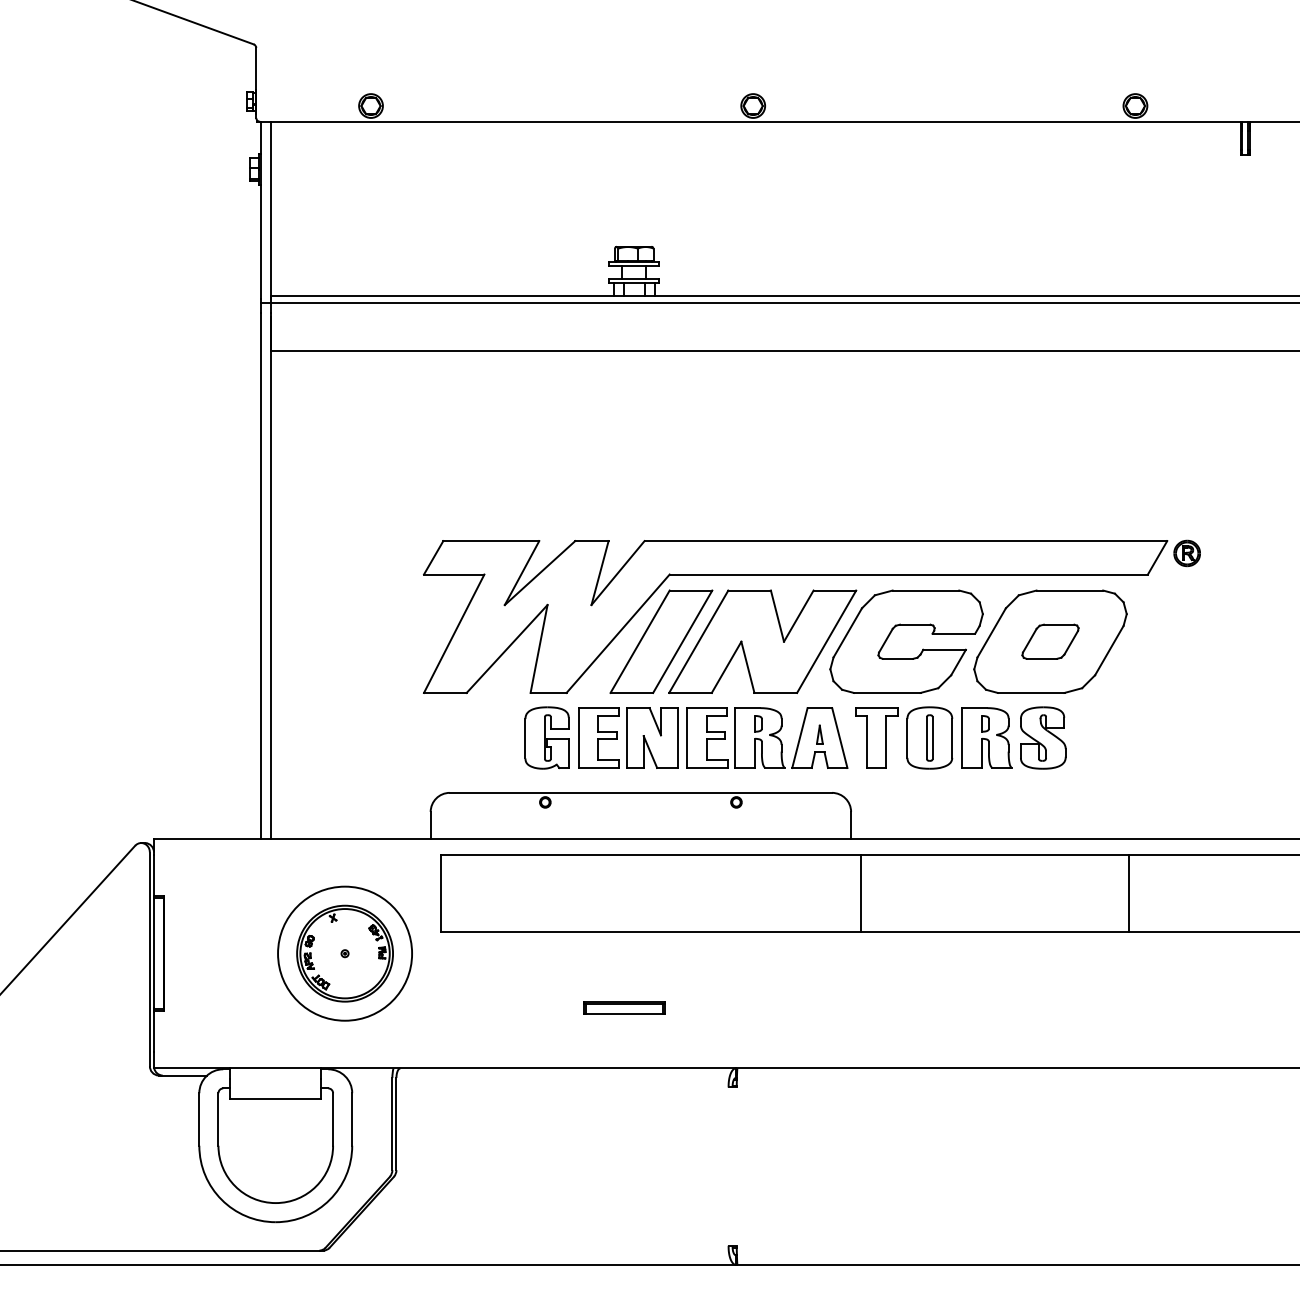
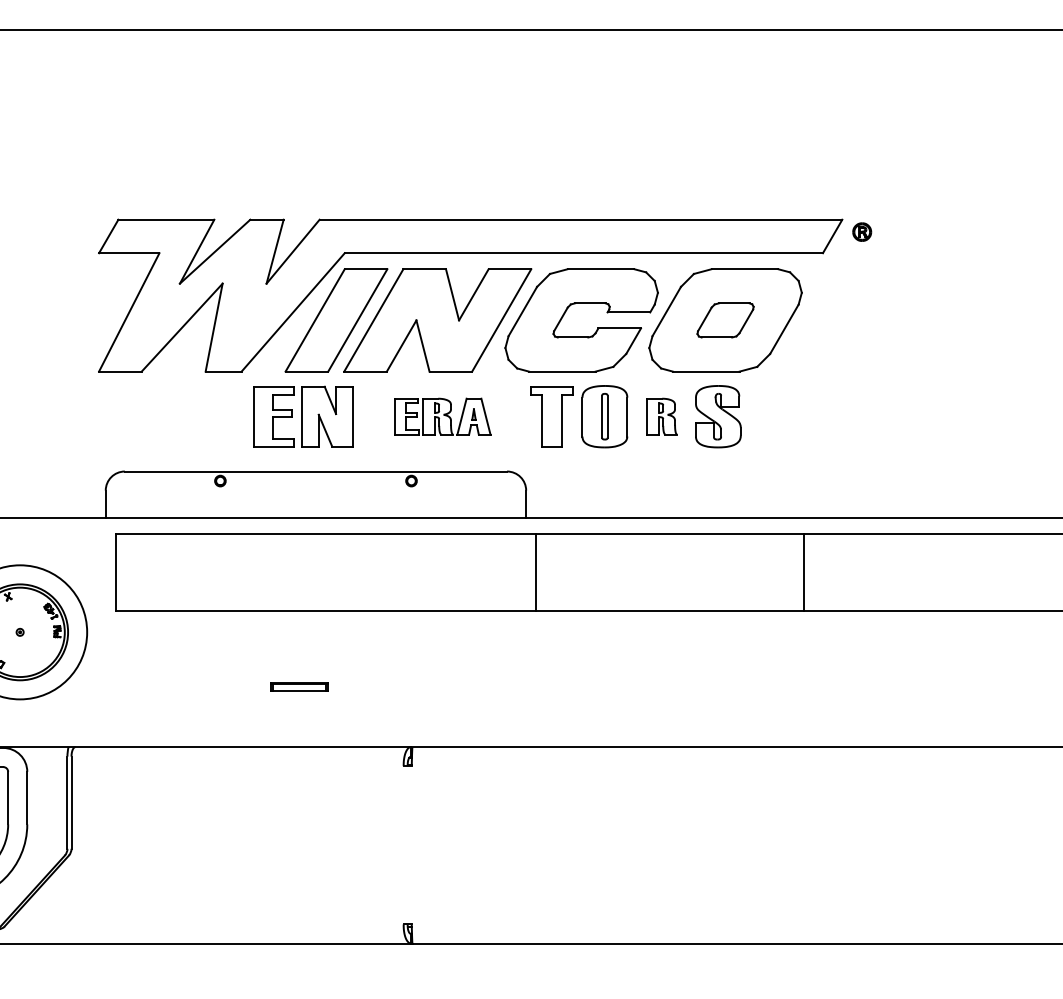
part: (1186, 553) -> (861, 232), size x0.7
part: (546, 737) -> (221, 416), removed
part: (767, 737) -> (442, 416), size x0.6
part: (986, 737) -> (661, 416), size x0.6
part: (624, 1007) -> (299, 686), size x0.7

